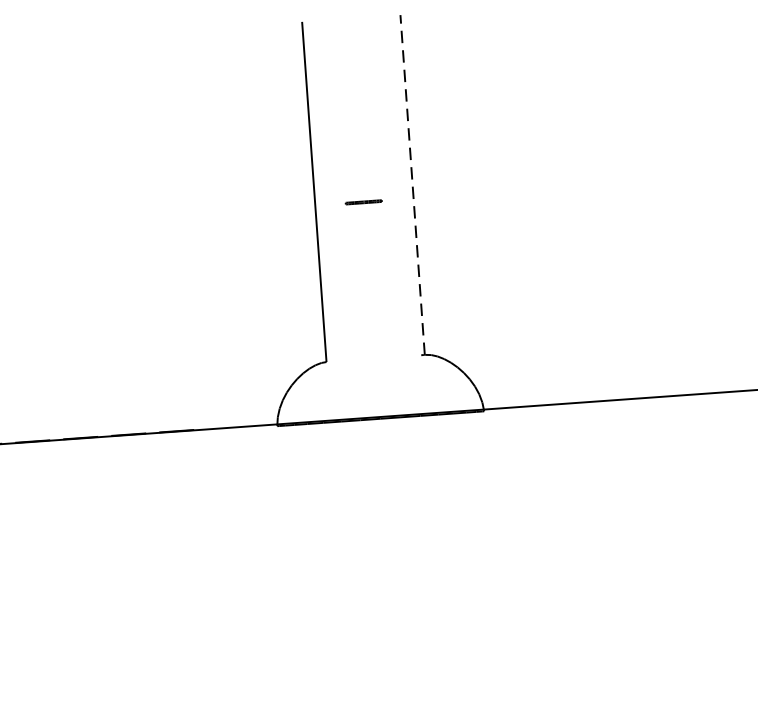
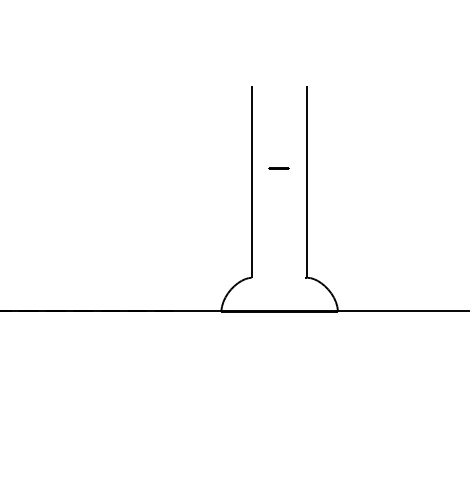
line: (411, 184) -> (306, 181), dashed -> solid
line: (363, 202) -> (278, 168), moved

